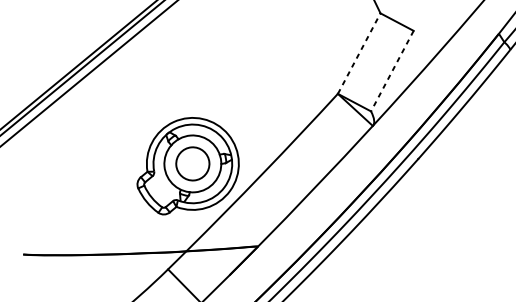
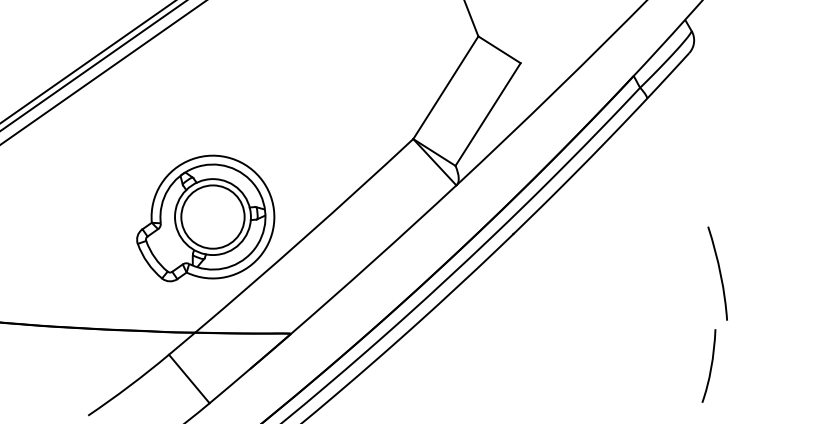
line: (358, 53) -> (445, 87), dashed -> solid
line: (392, 71) -> (488, 114), dashed -> solid
circle: (192, 163) -> (212, 216), size x1.43

